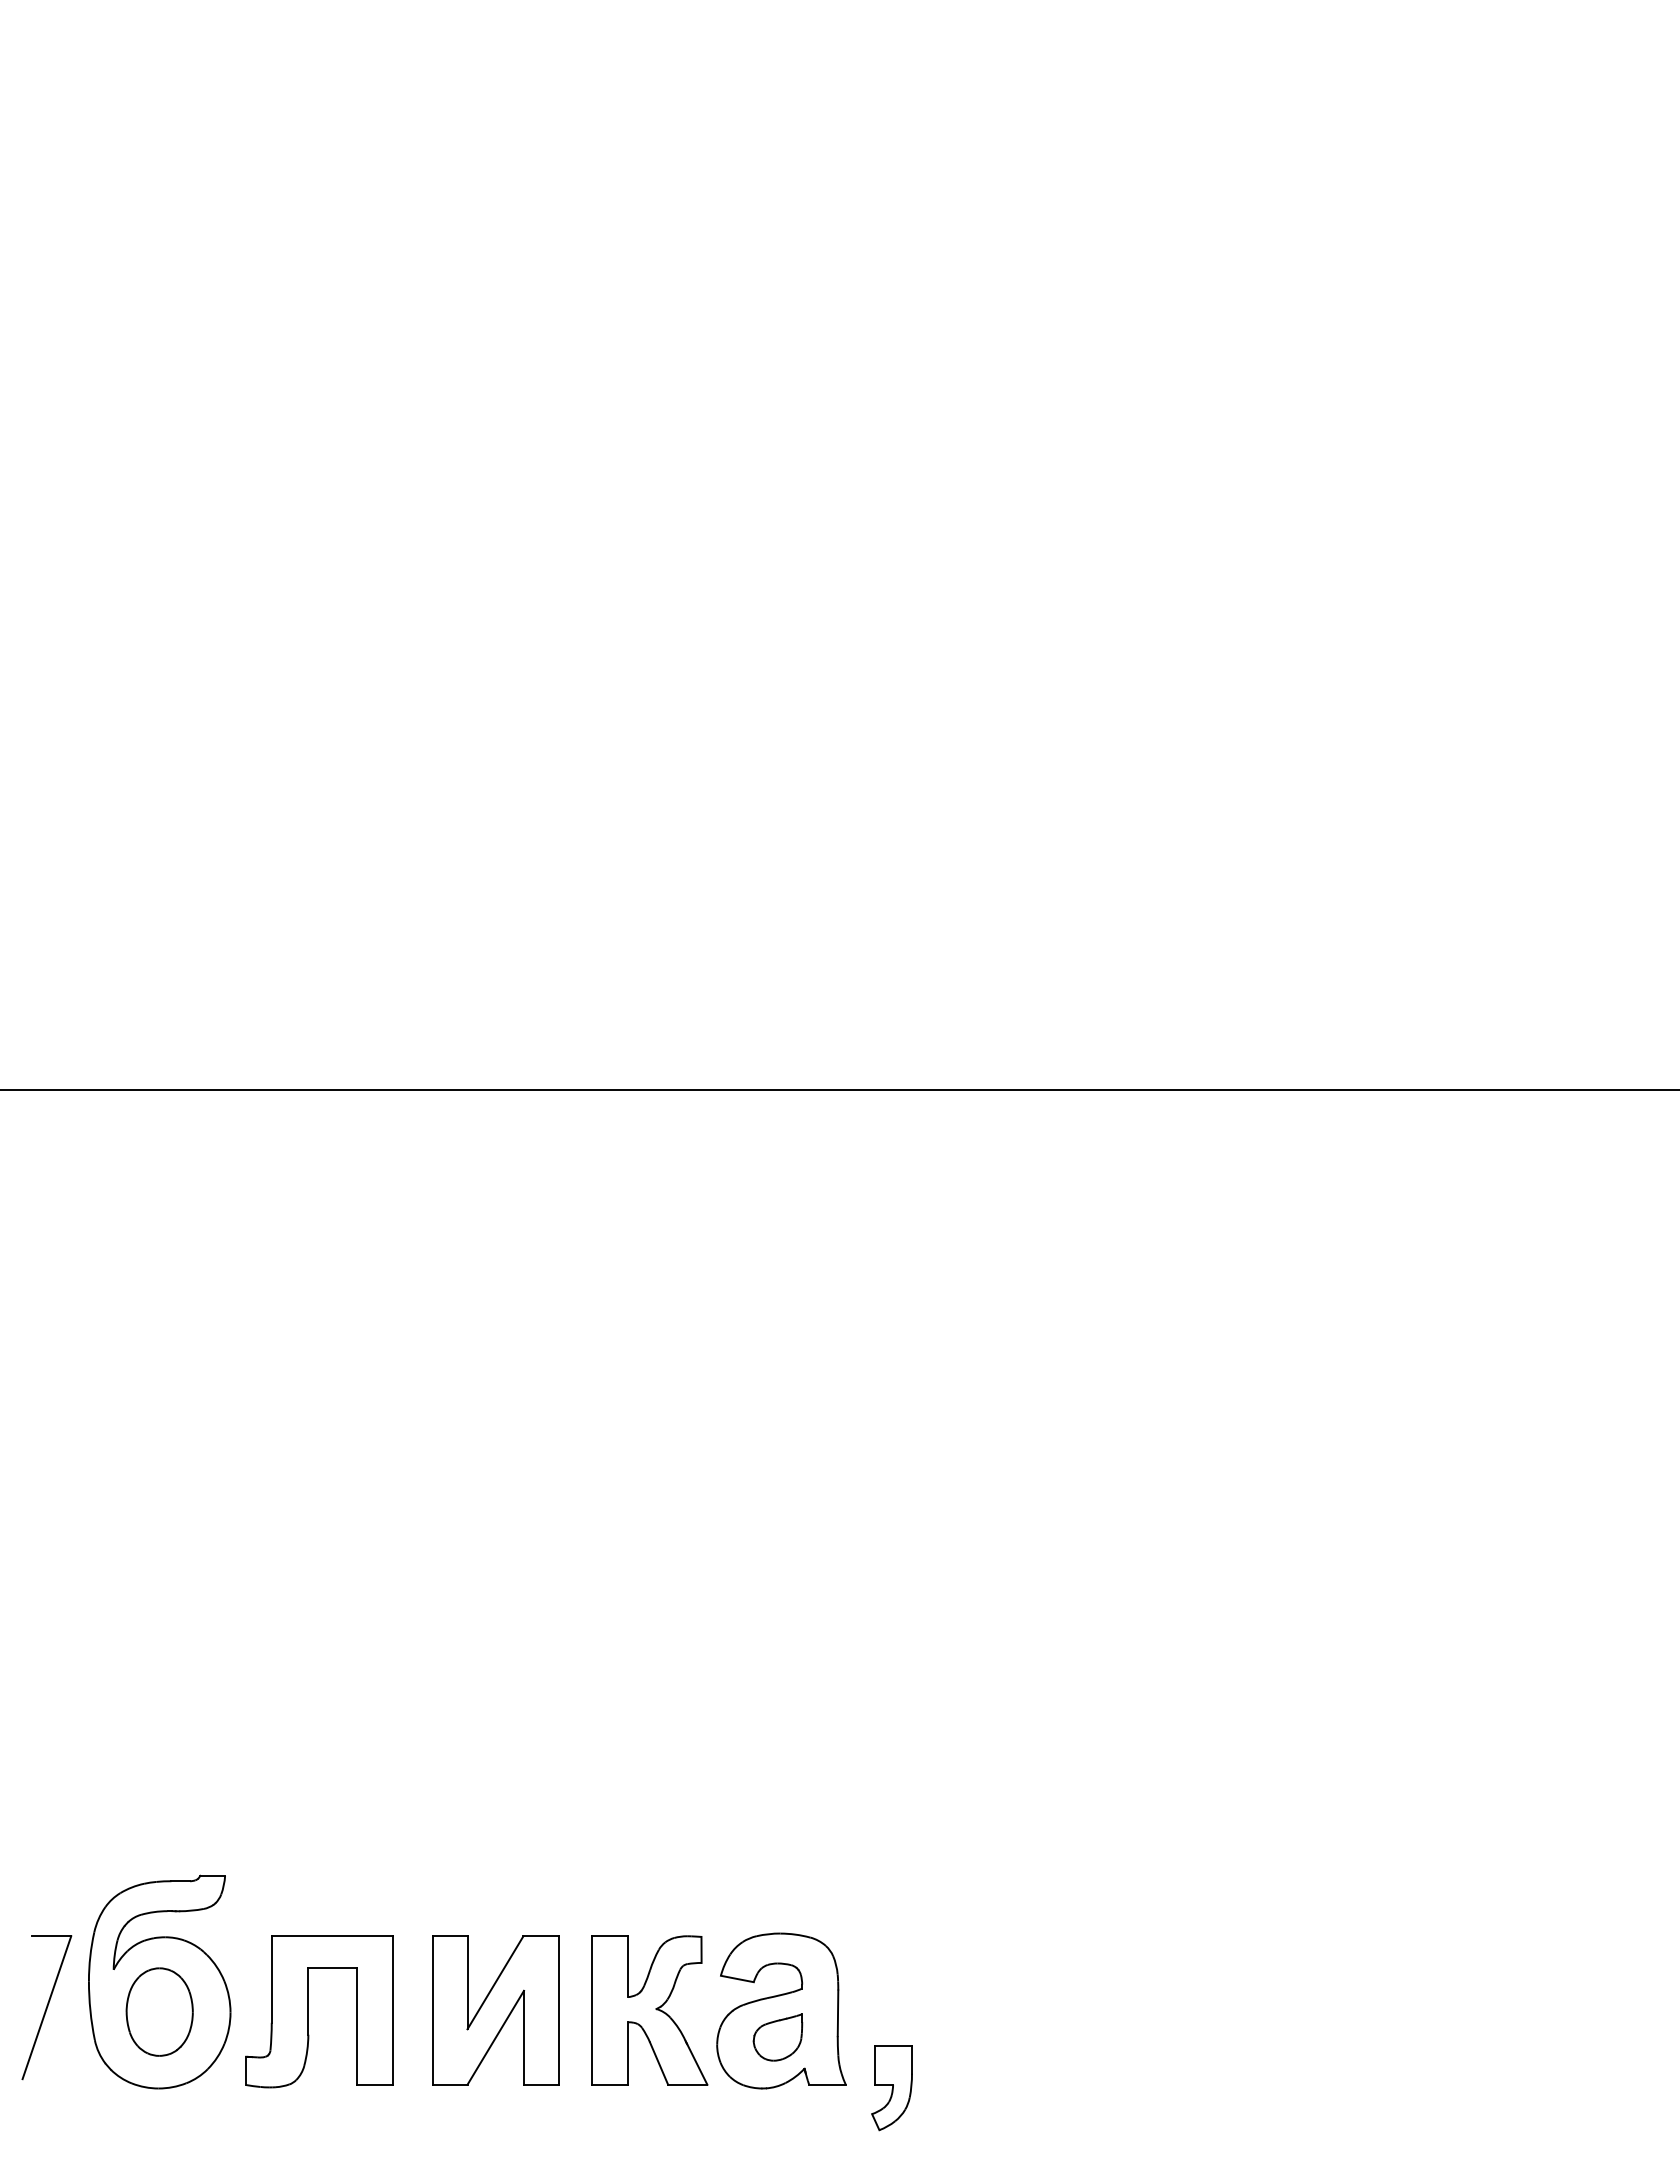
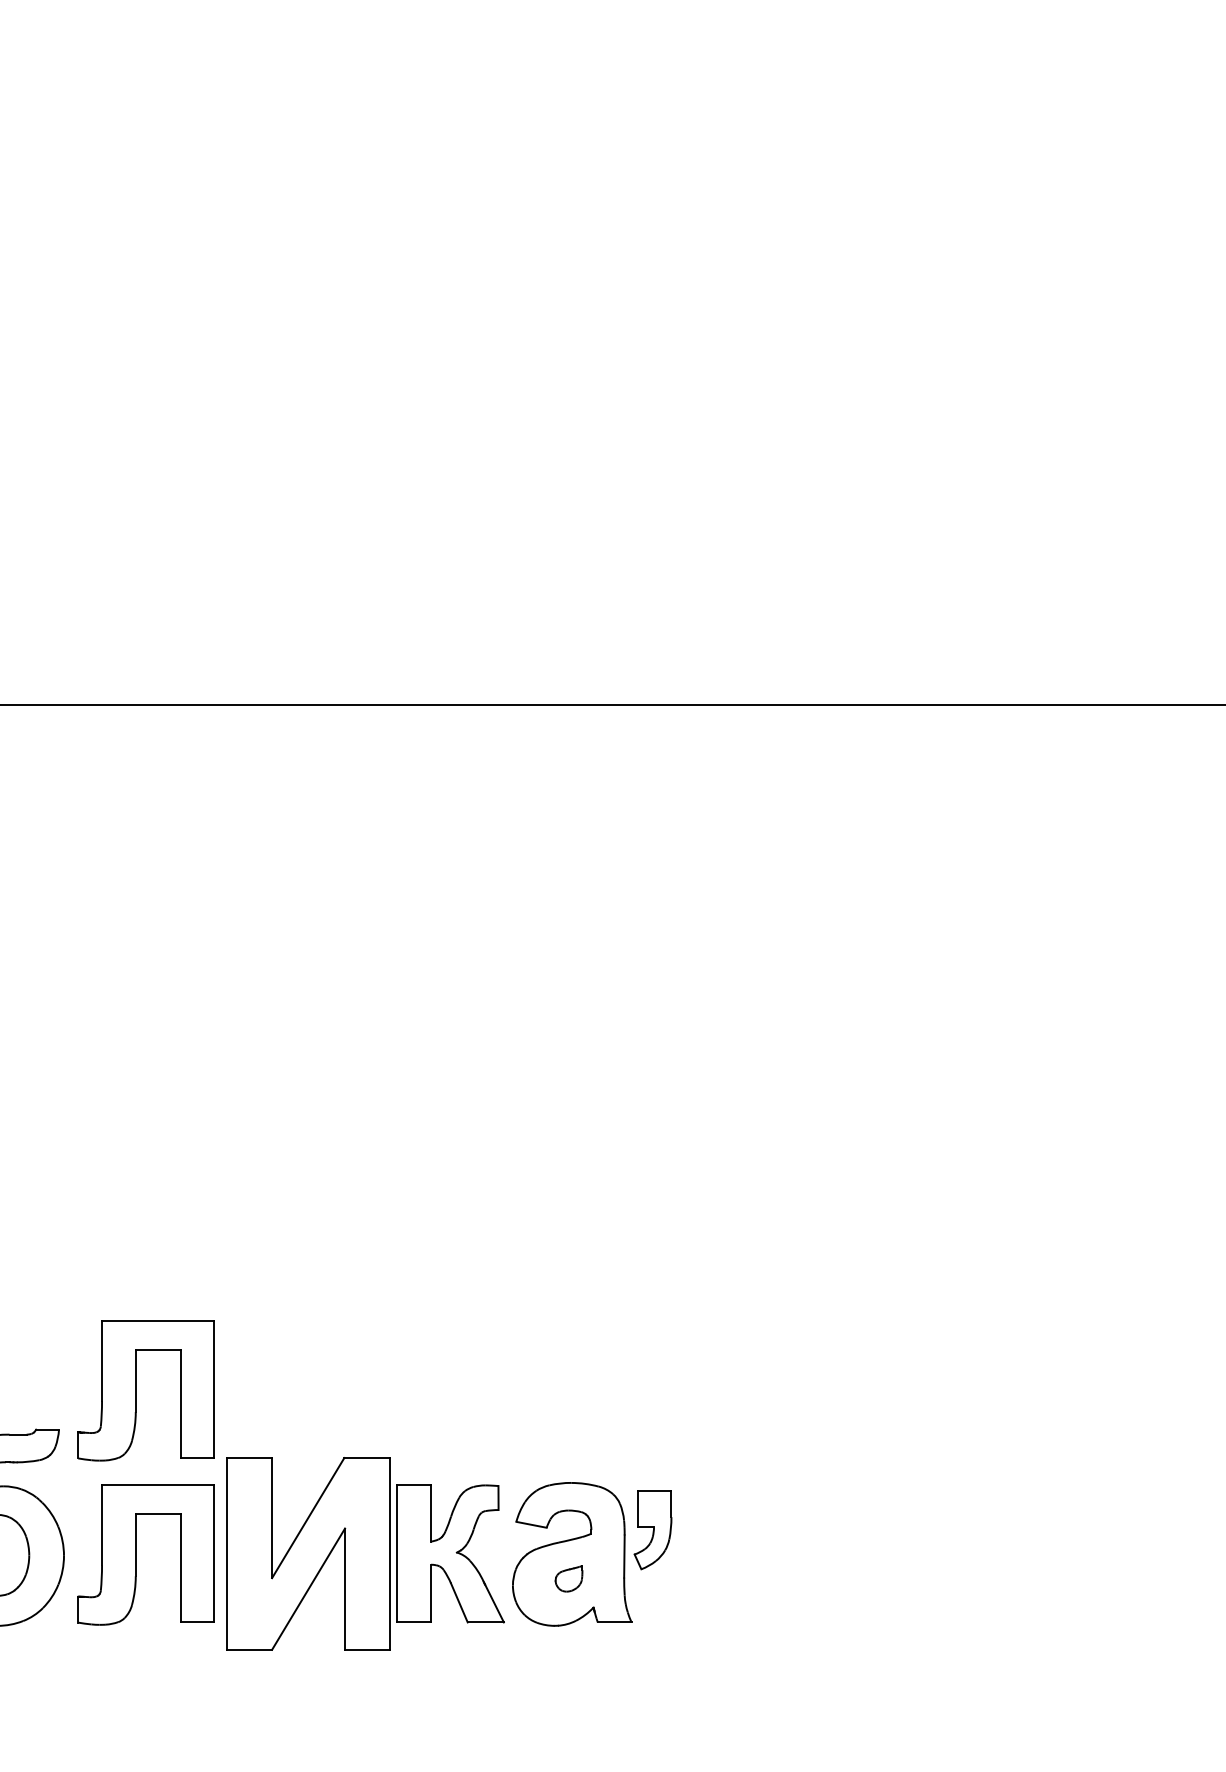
part: (308, 1833) -> (135, 1390), added
part: (495, 2010) -> (308, 1553), size x1.4
part: (777, 2037) -> (568, 1578), size x0.6
part: (891, 2088) -> (652, 1530), moved

